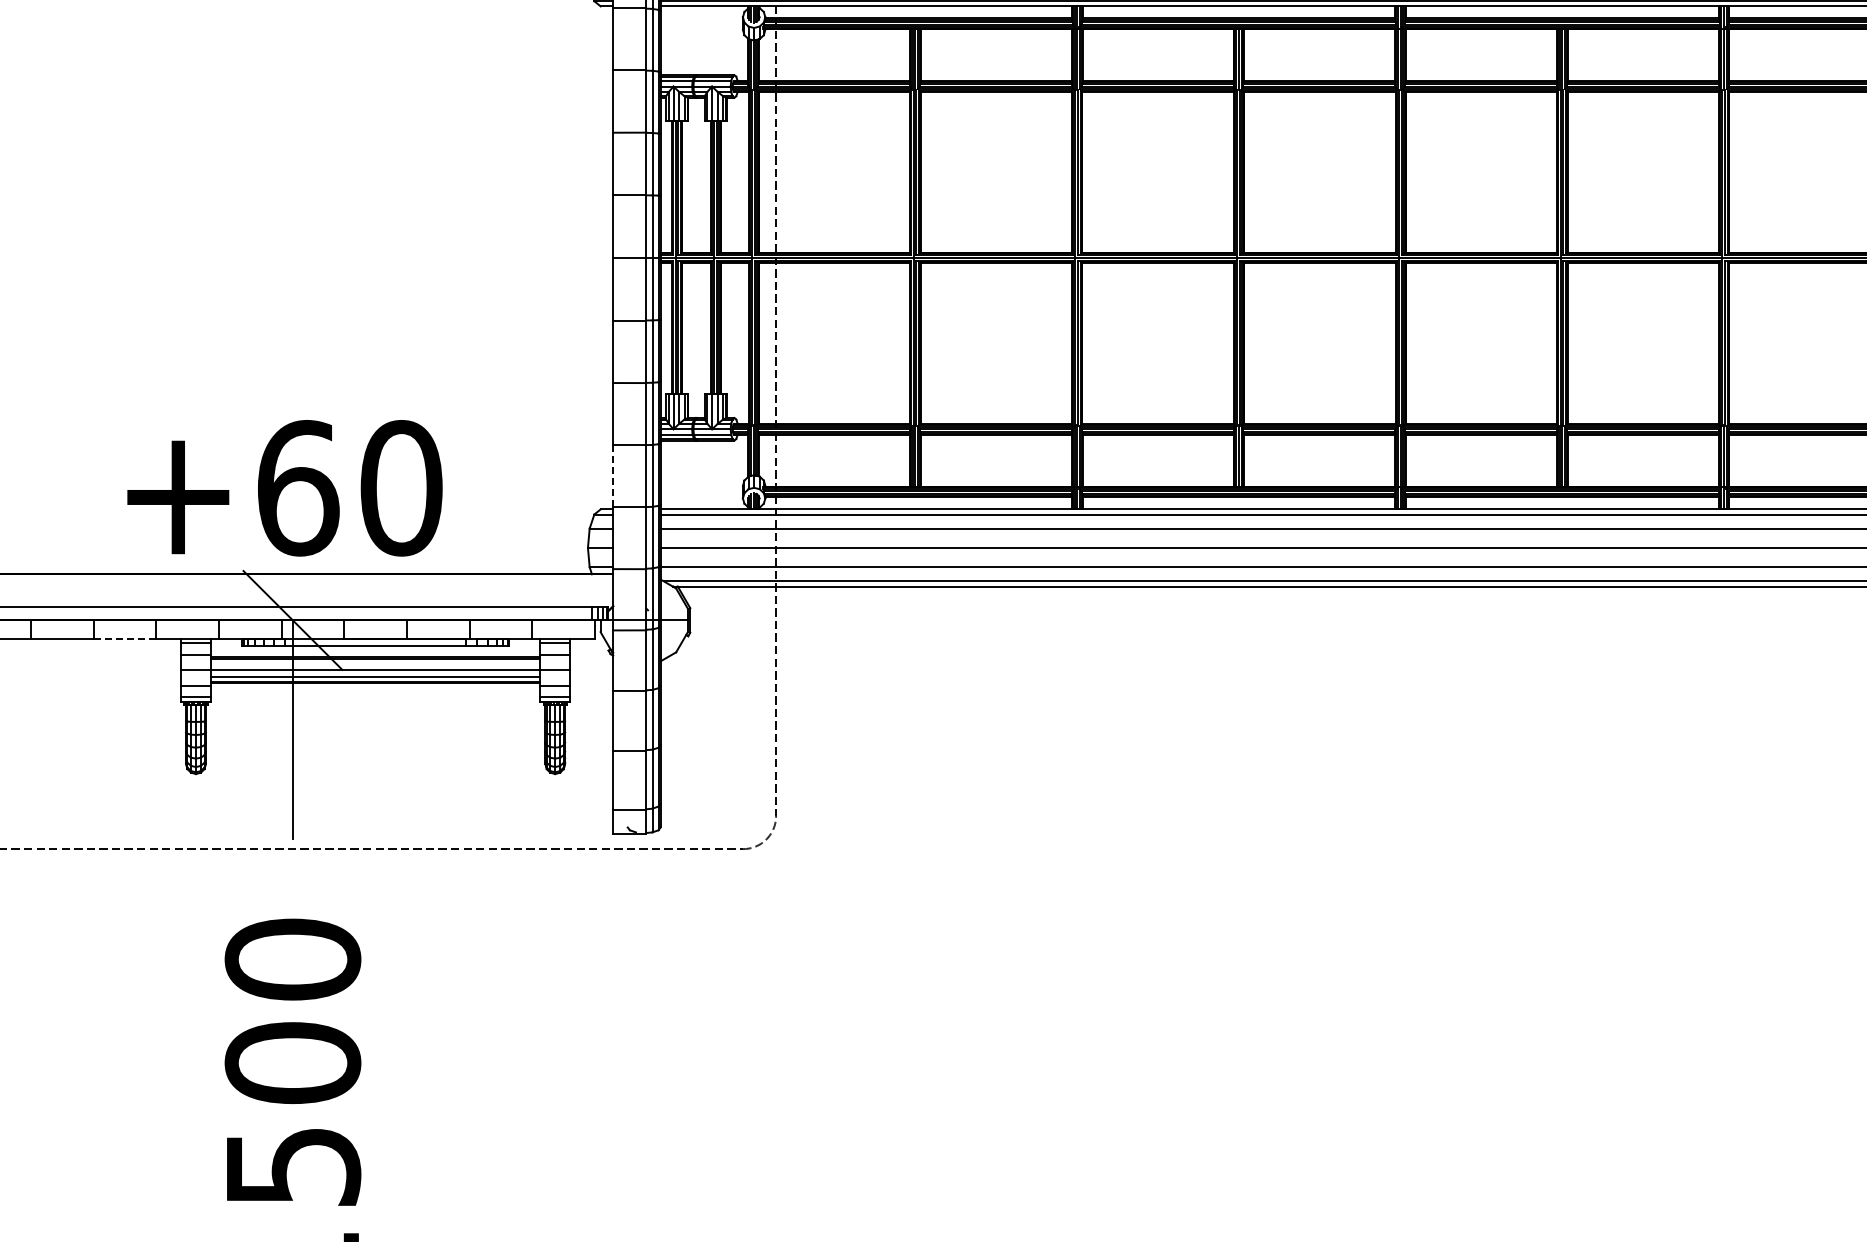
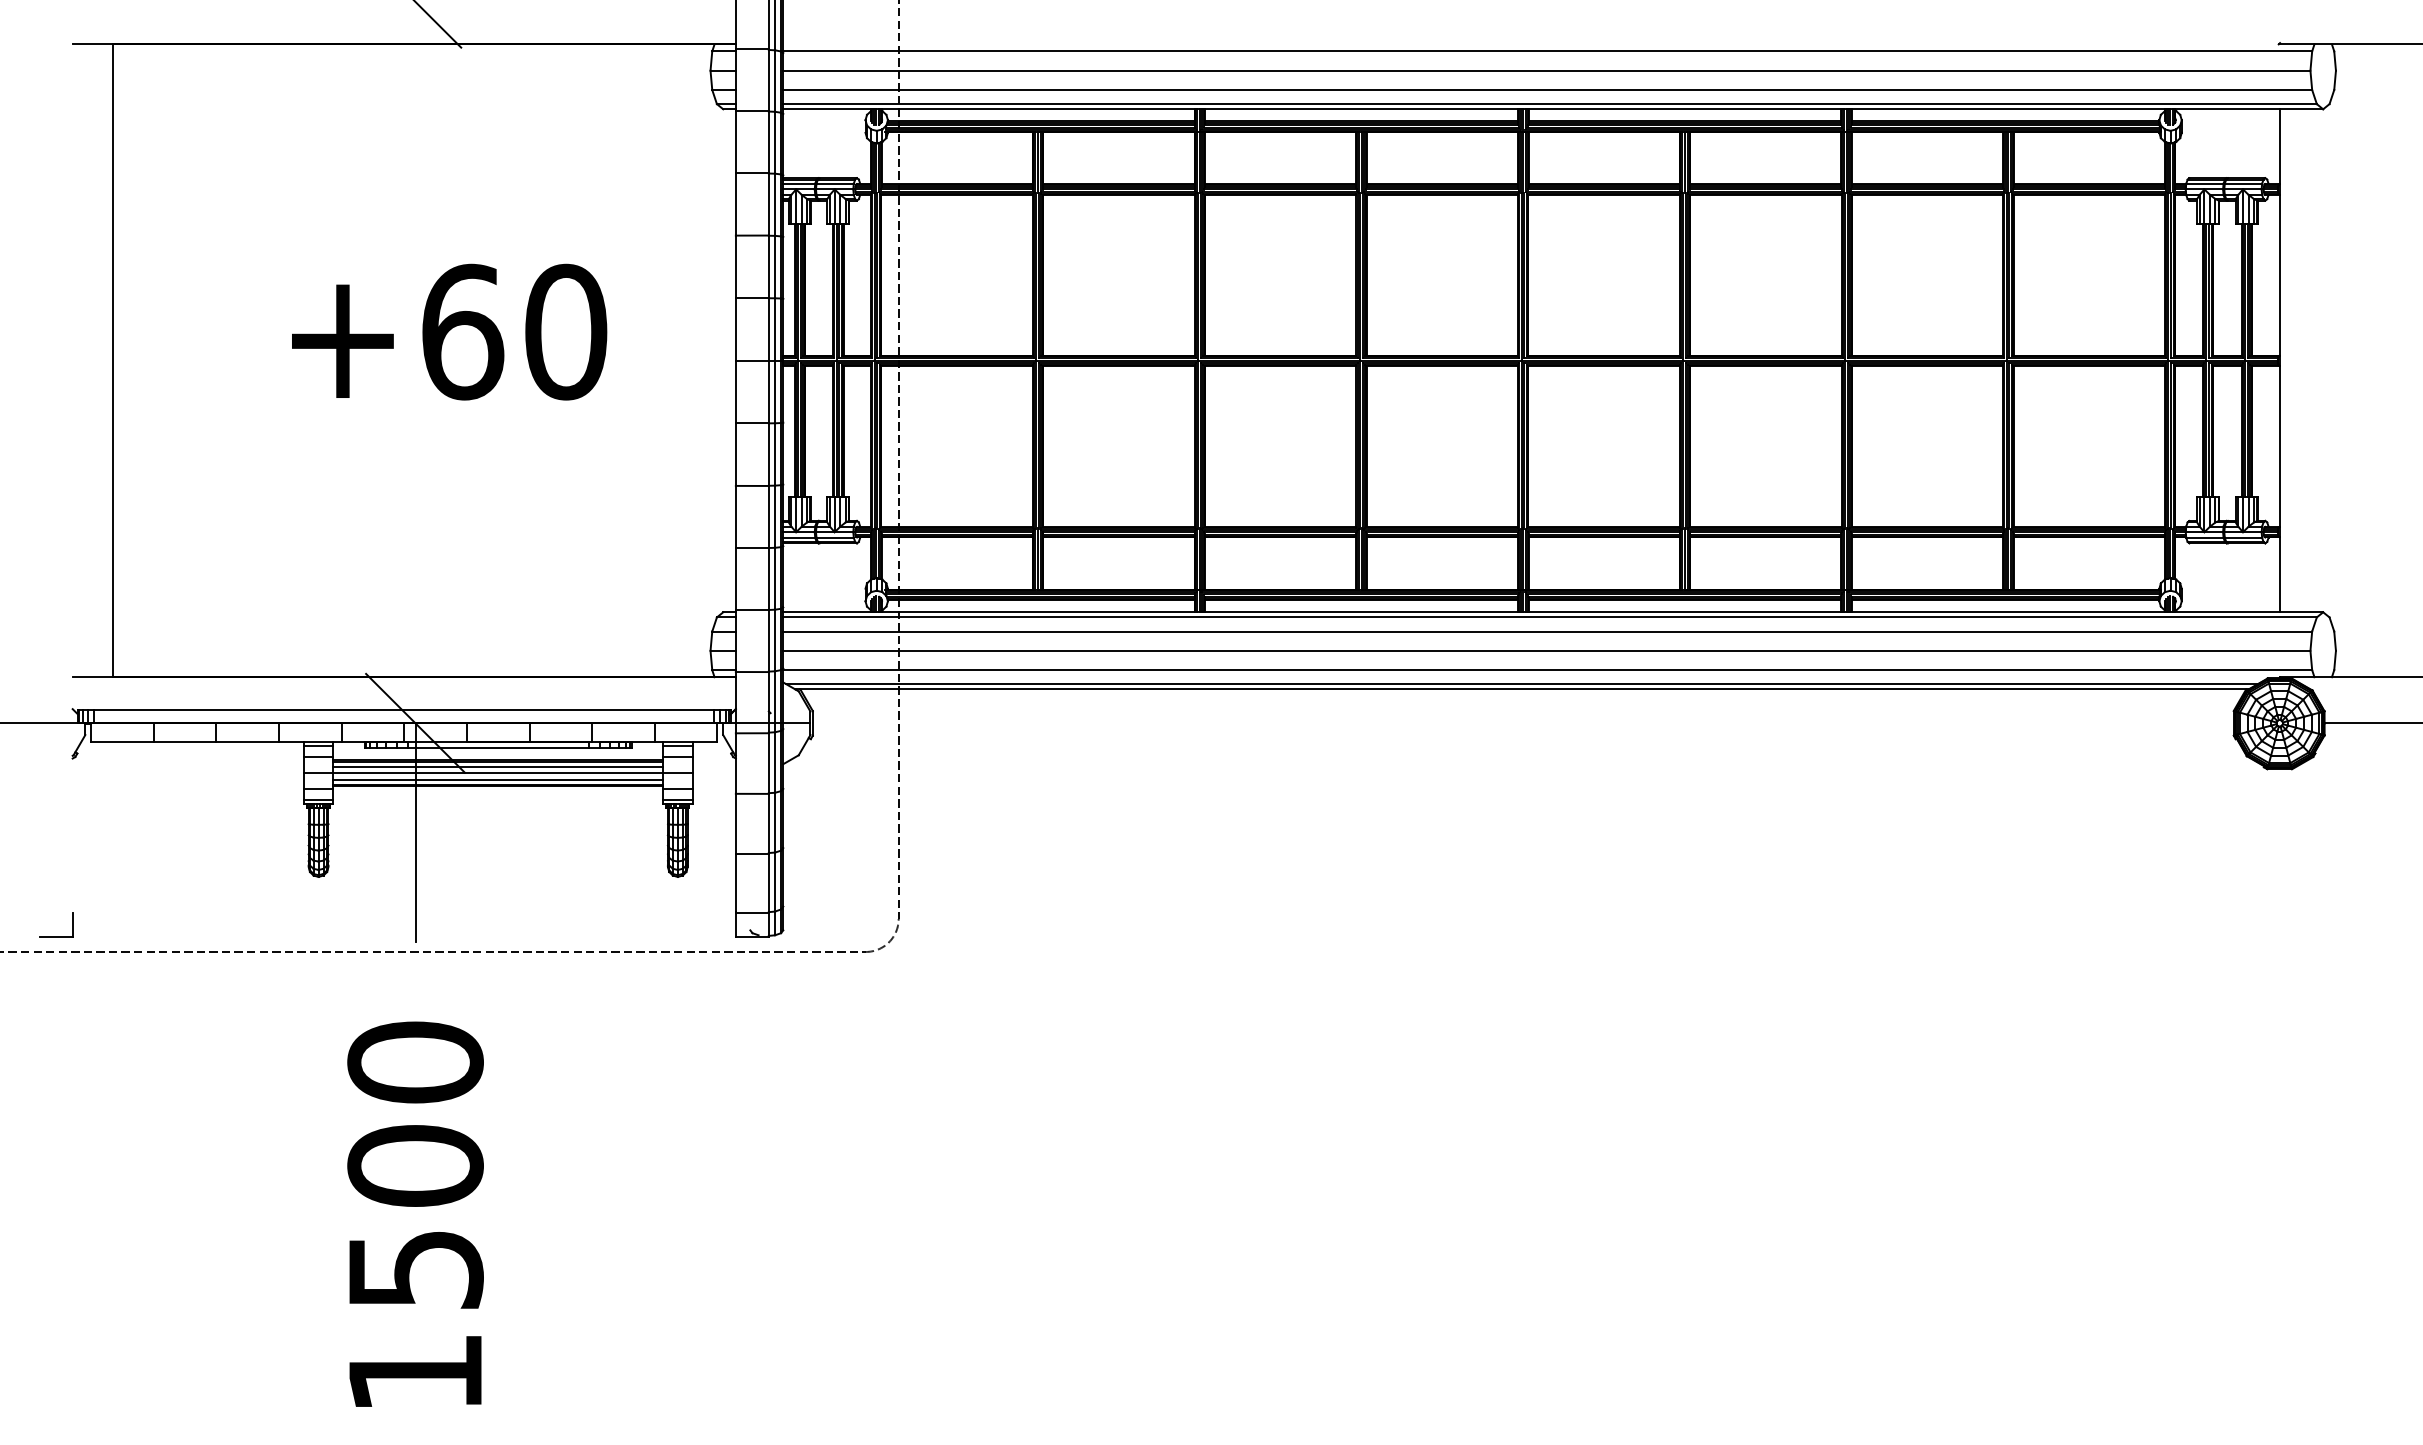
line: (612, 475) -> (735, 578), dashed -> solid
text: (284, 487) -> (449, 331), moved
line: (125, 638) -> (248, 741), dashed -> solid
line: (375, 663) -> (498, 766), added

